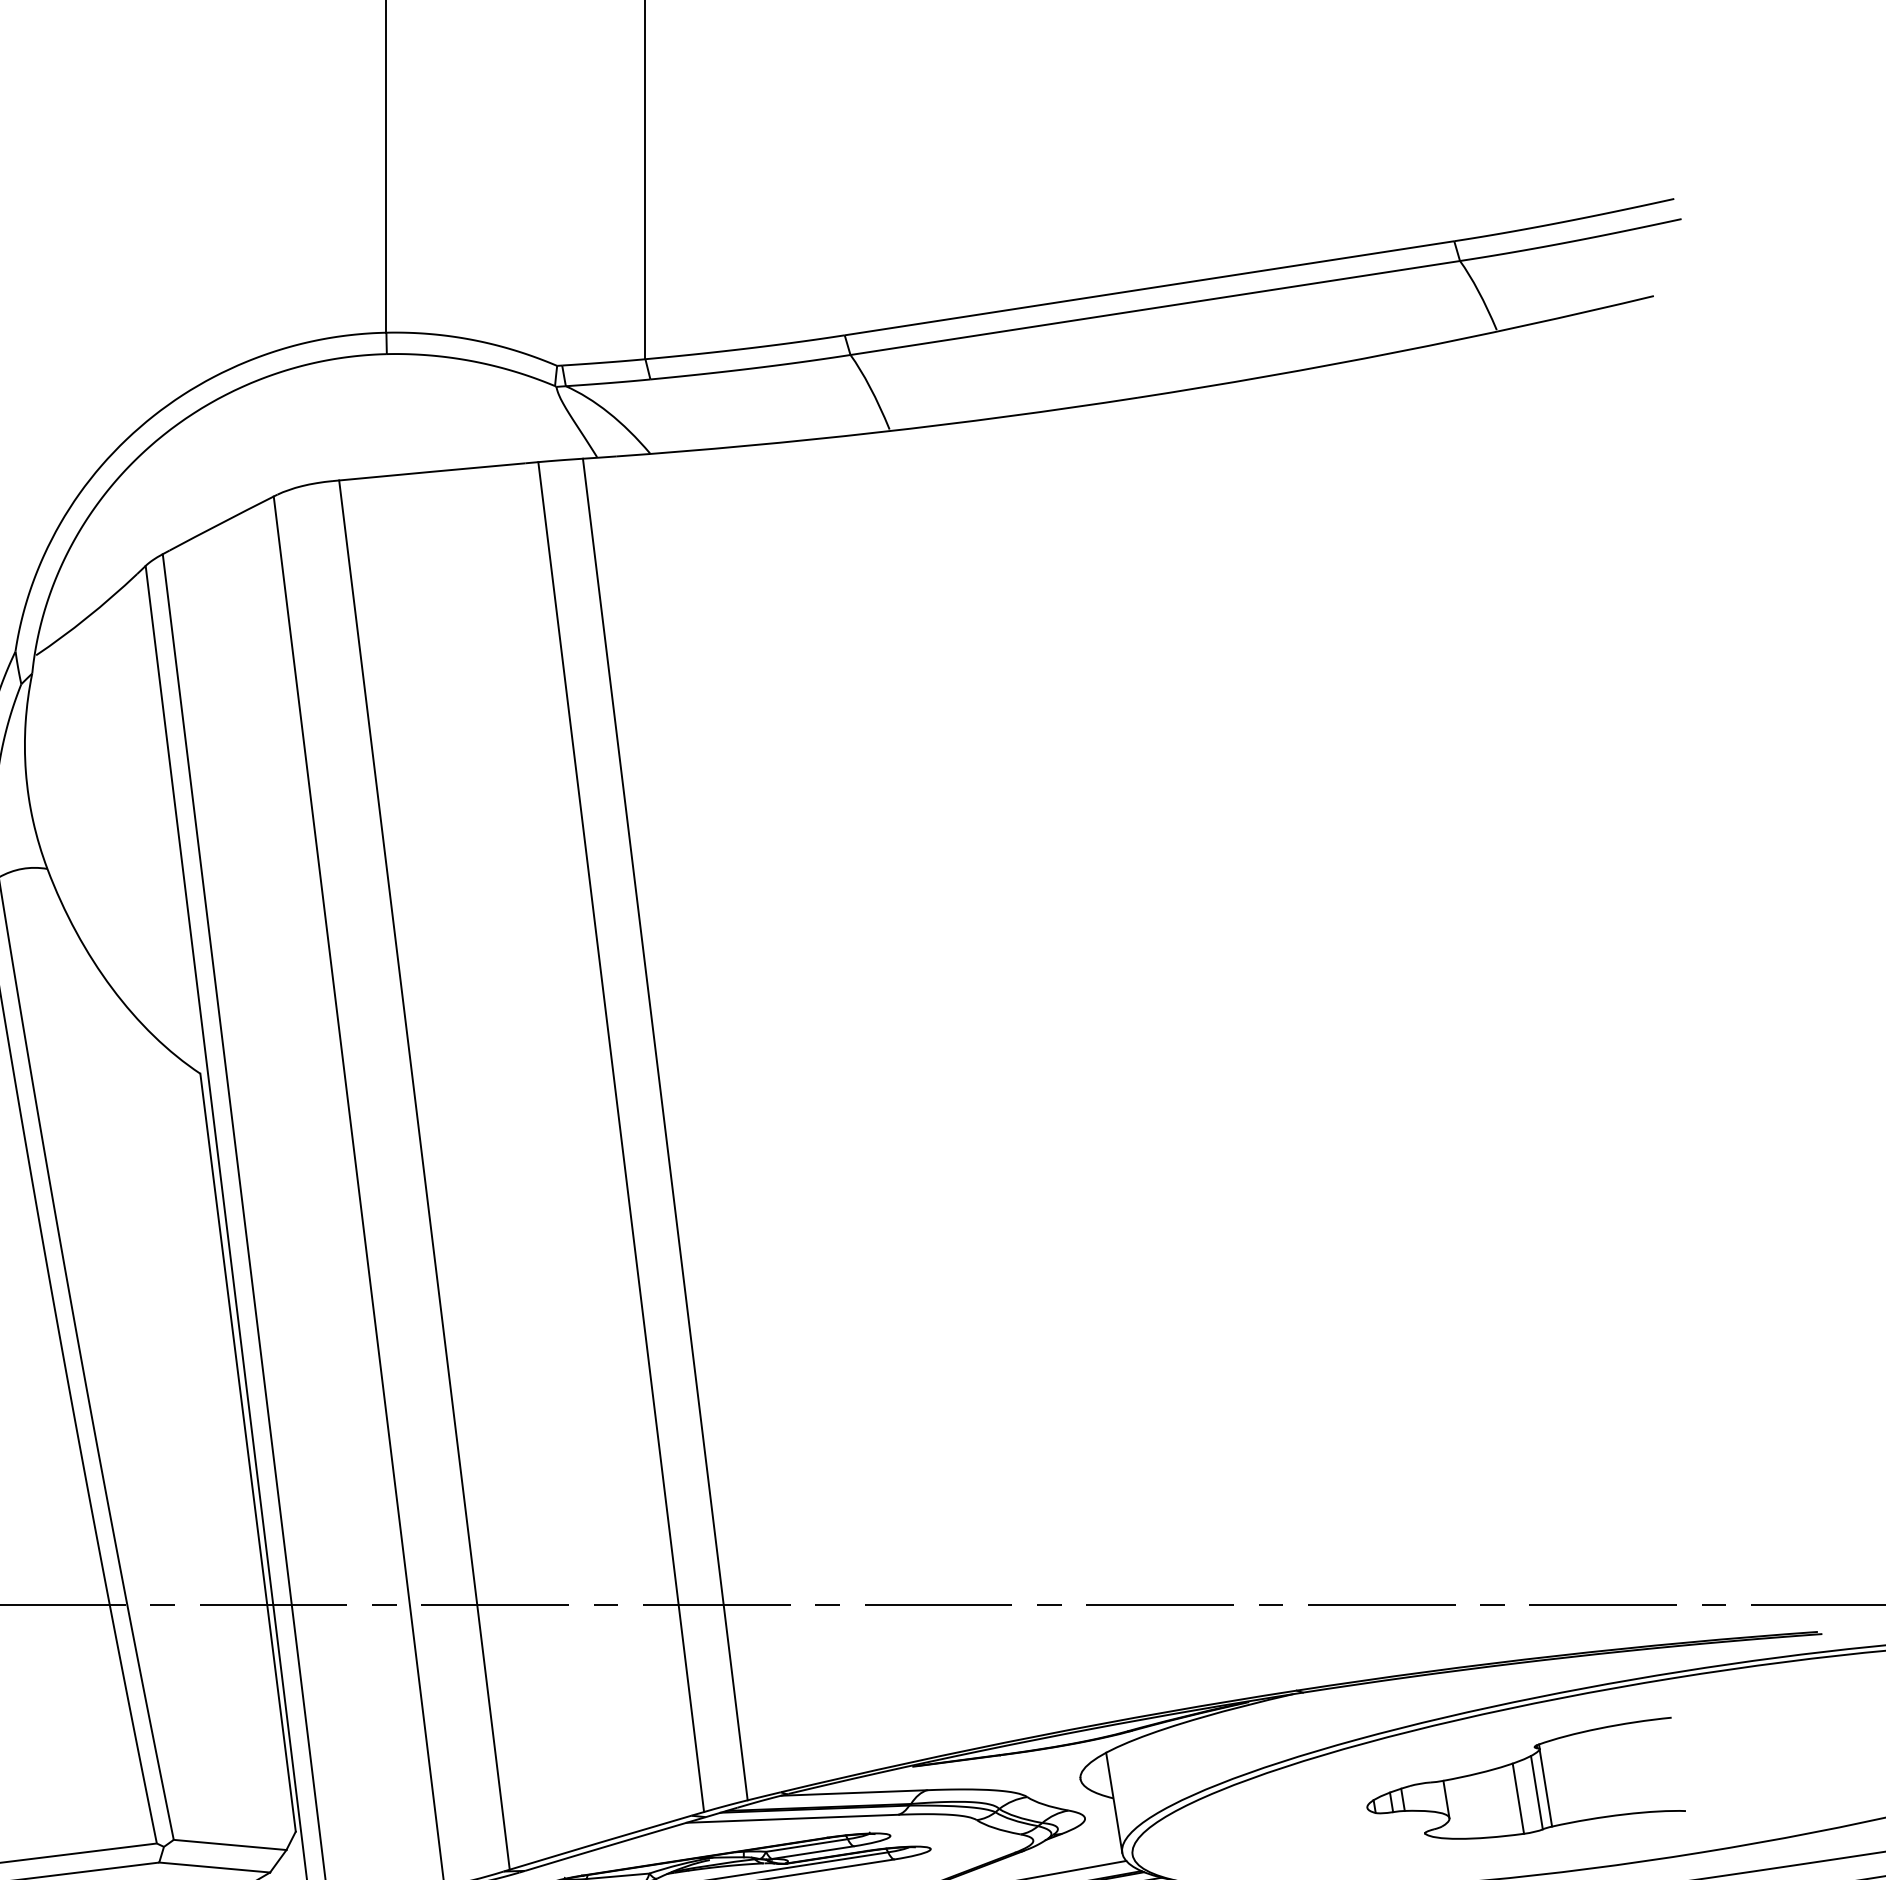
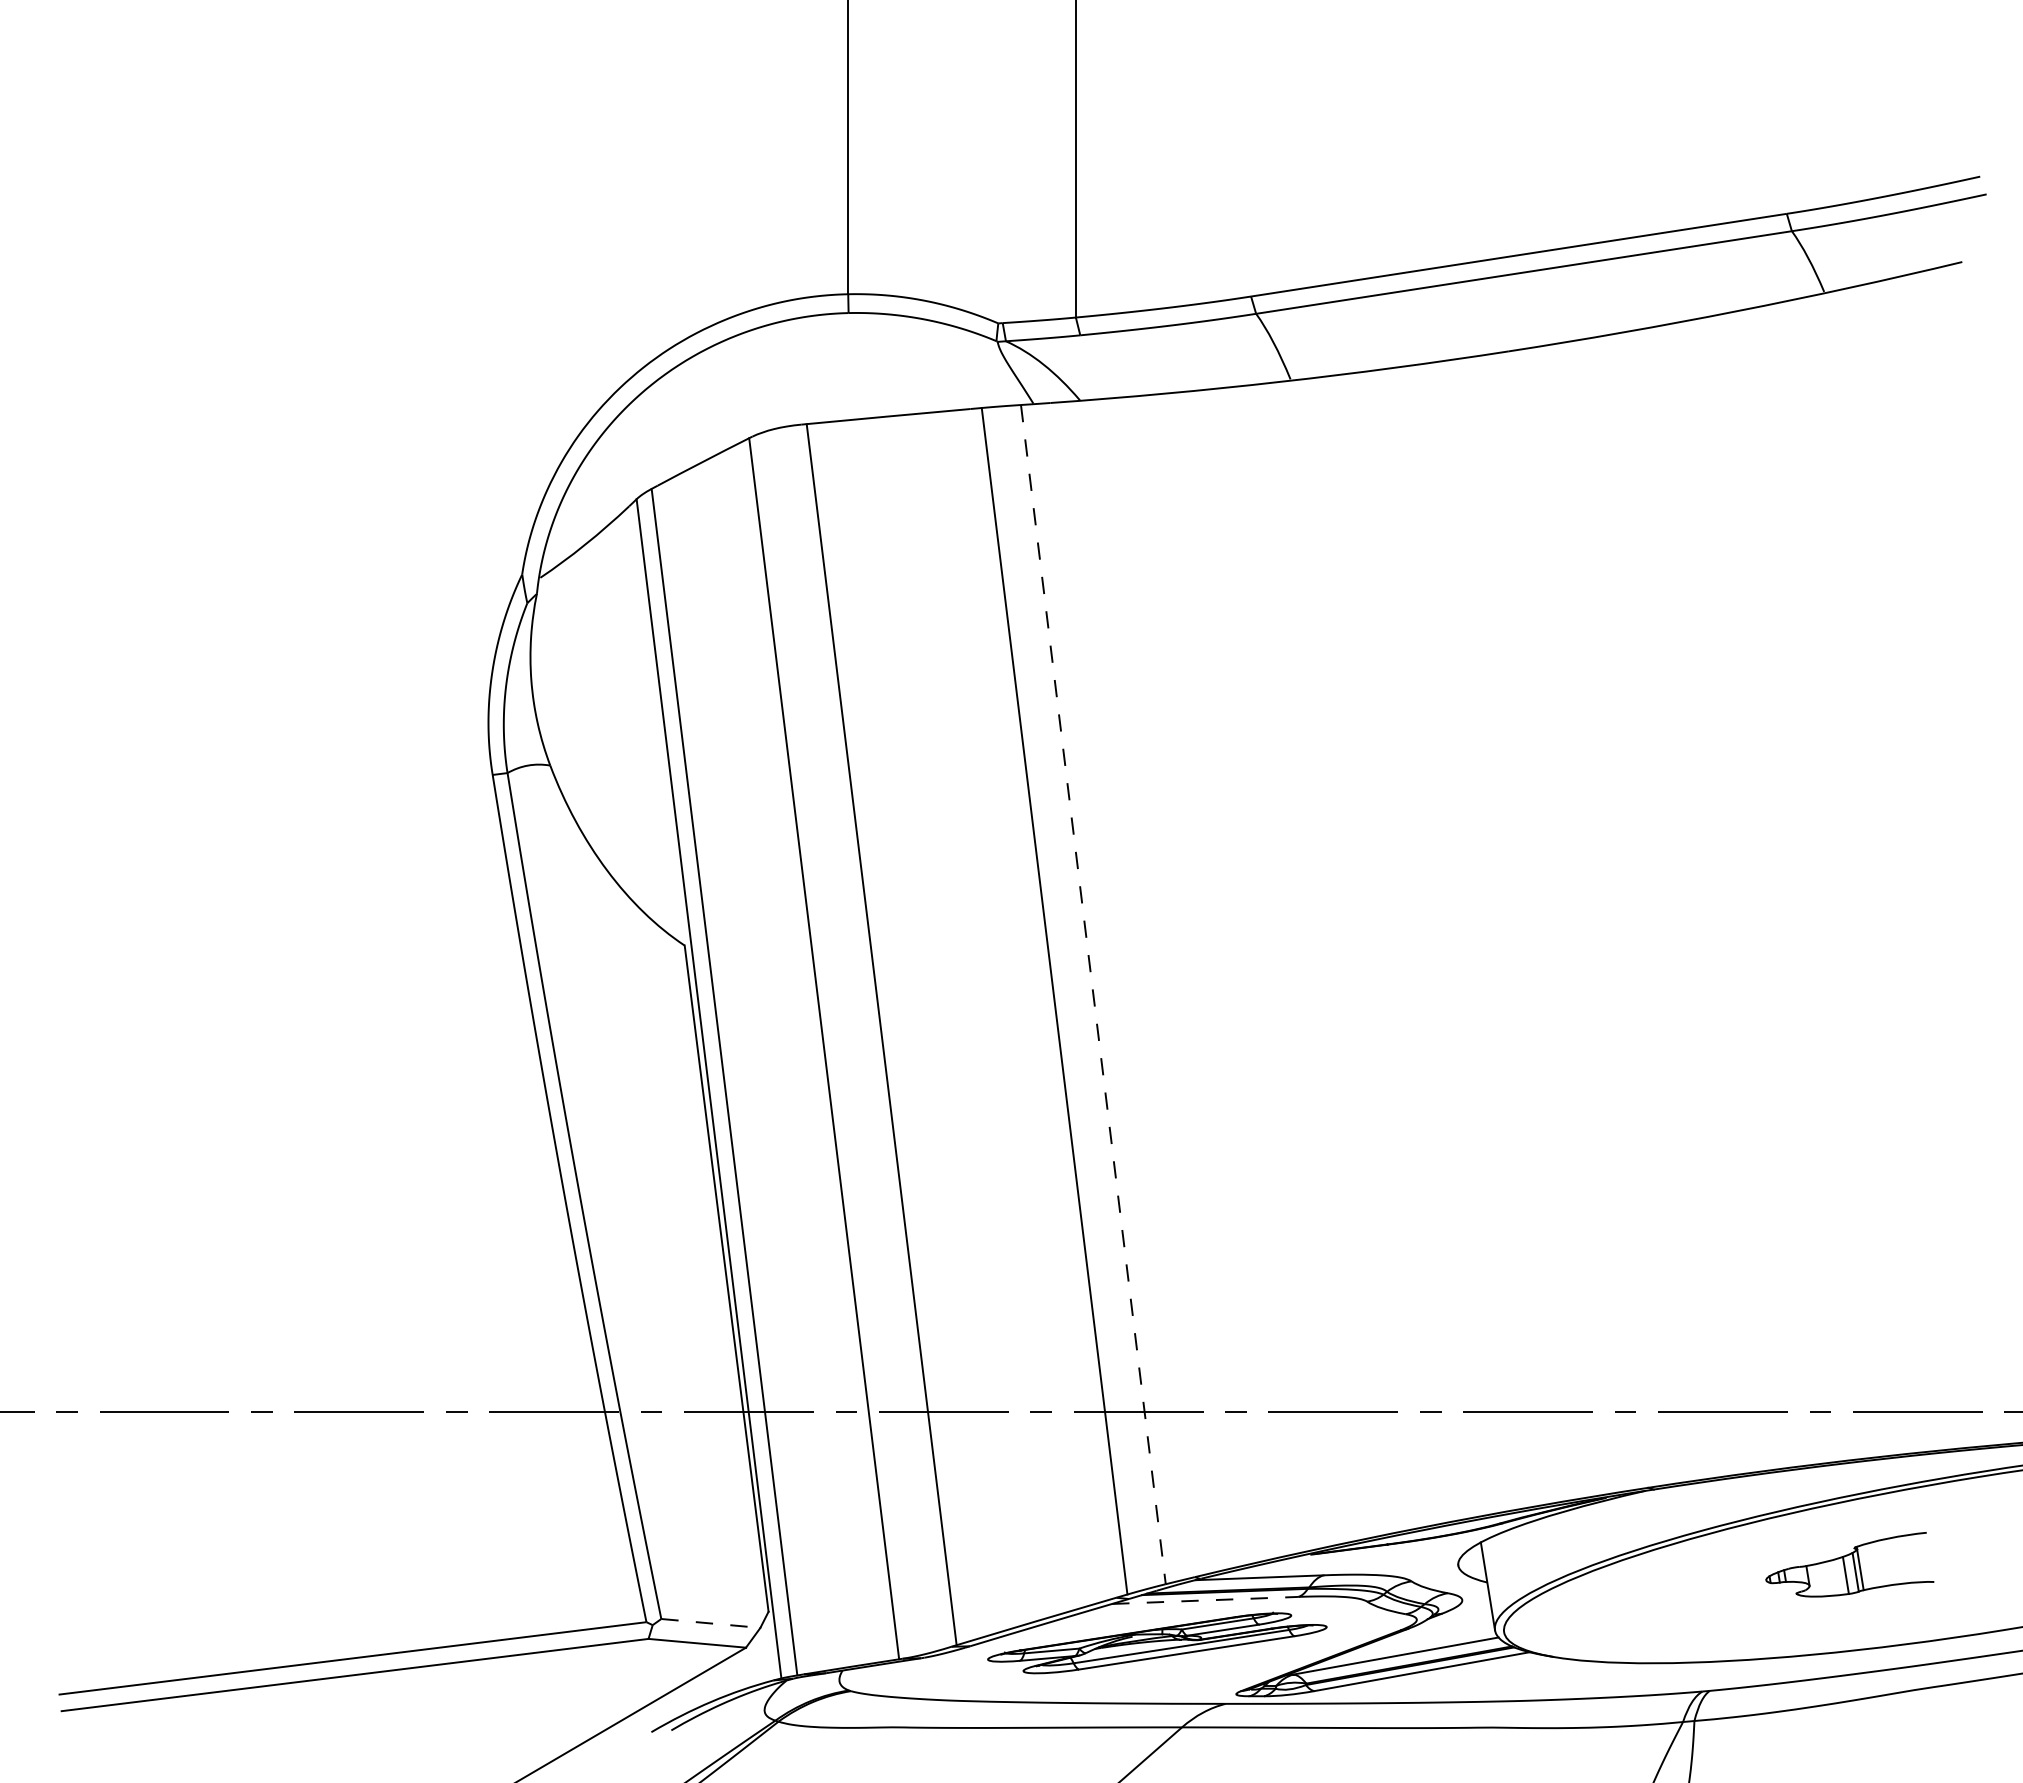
line: (665, 1130) -> (1093, 995), solid -> dashed
part: (1525, 1777) -> (1849, 1564), size x0.6
line: (792, 1818) -> (1205, 1600), solid -> dashed
line: (229, 1845) -> (710, 1623), solid -> dashed

